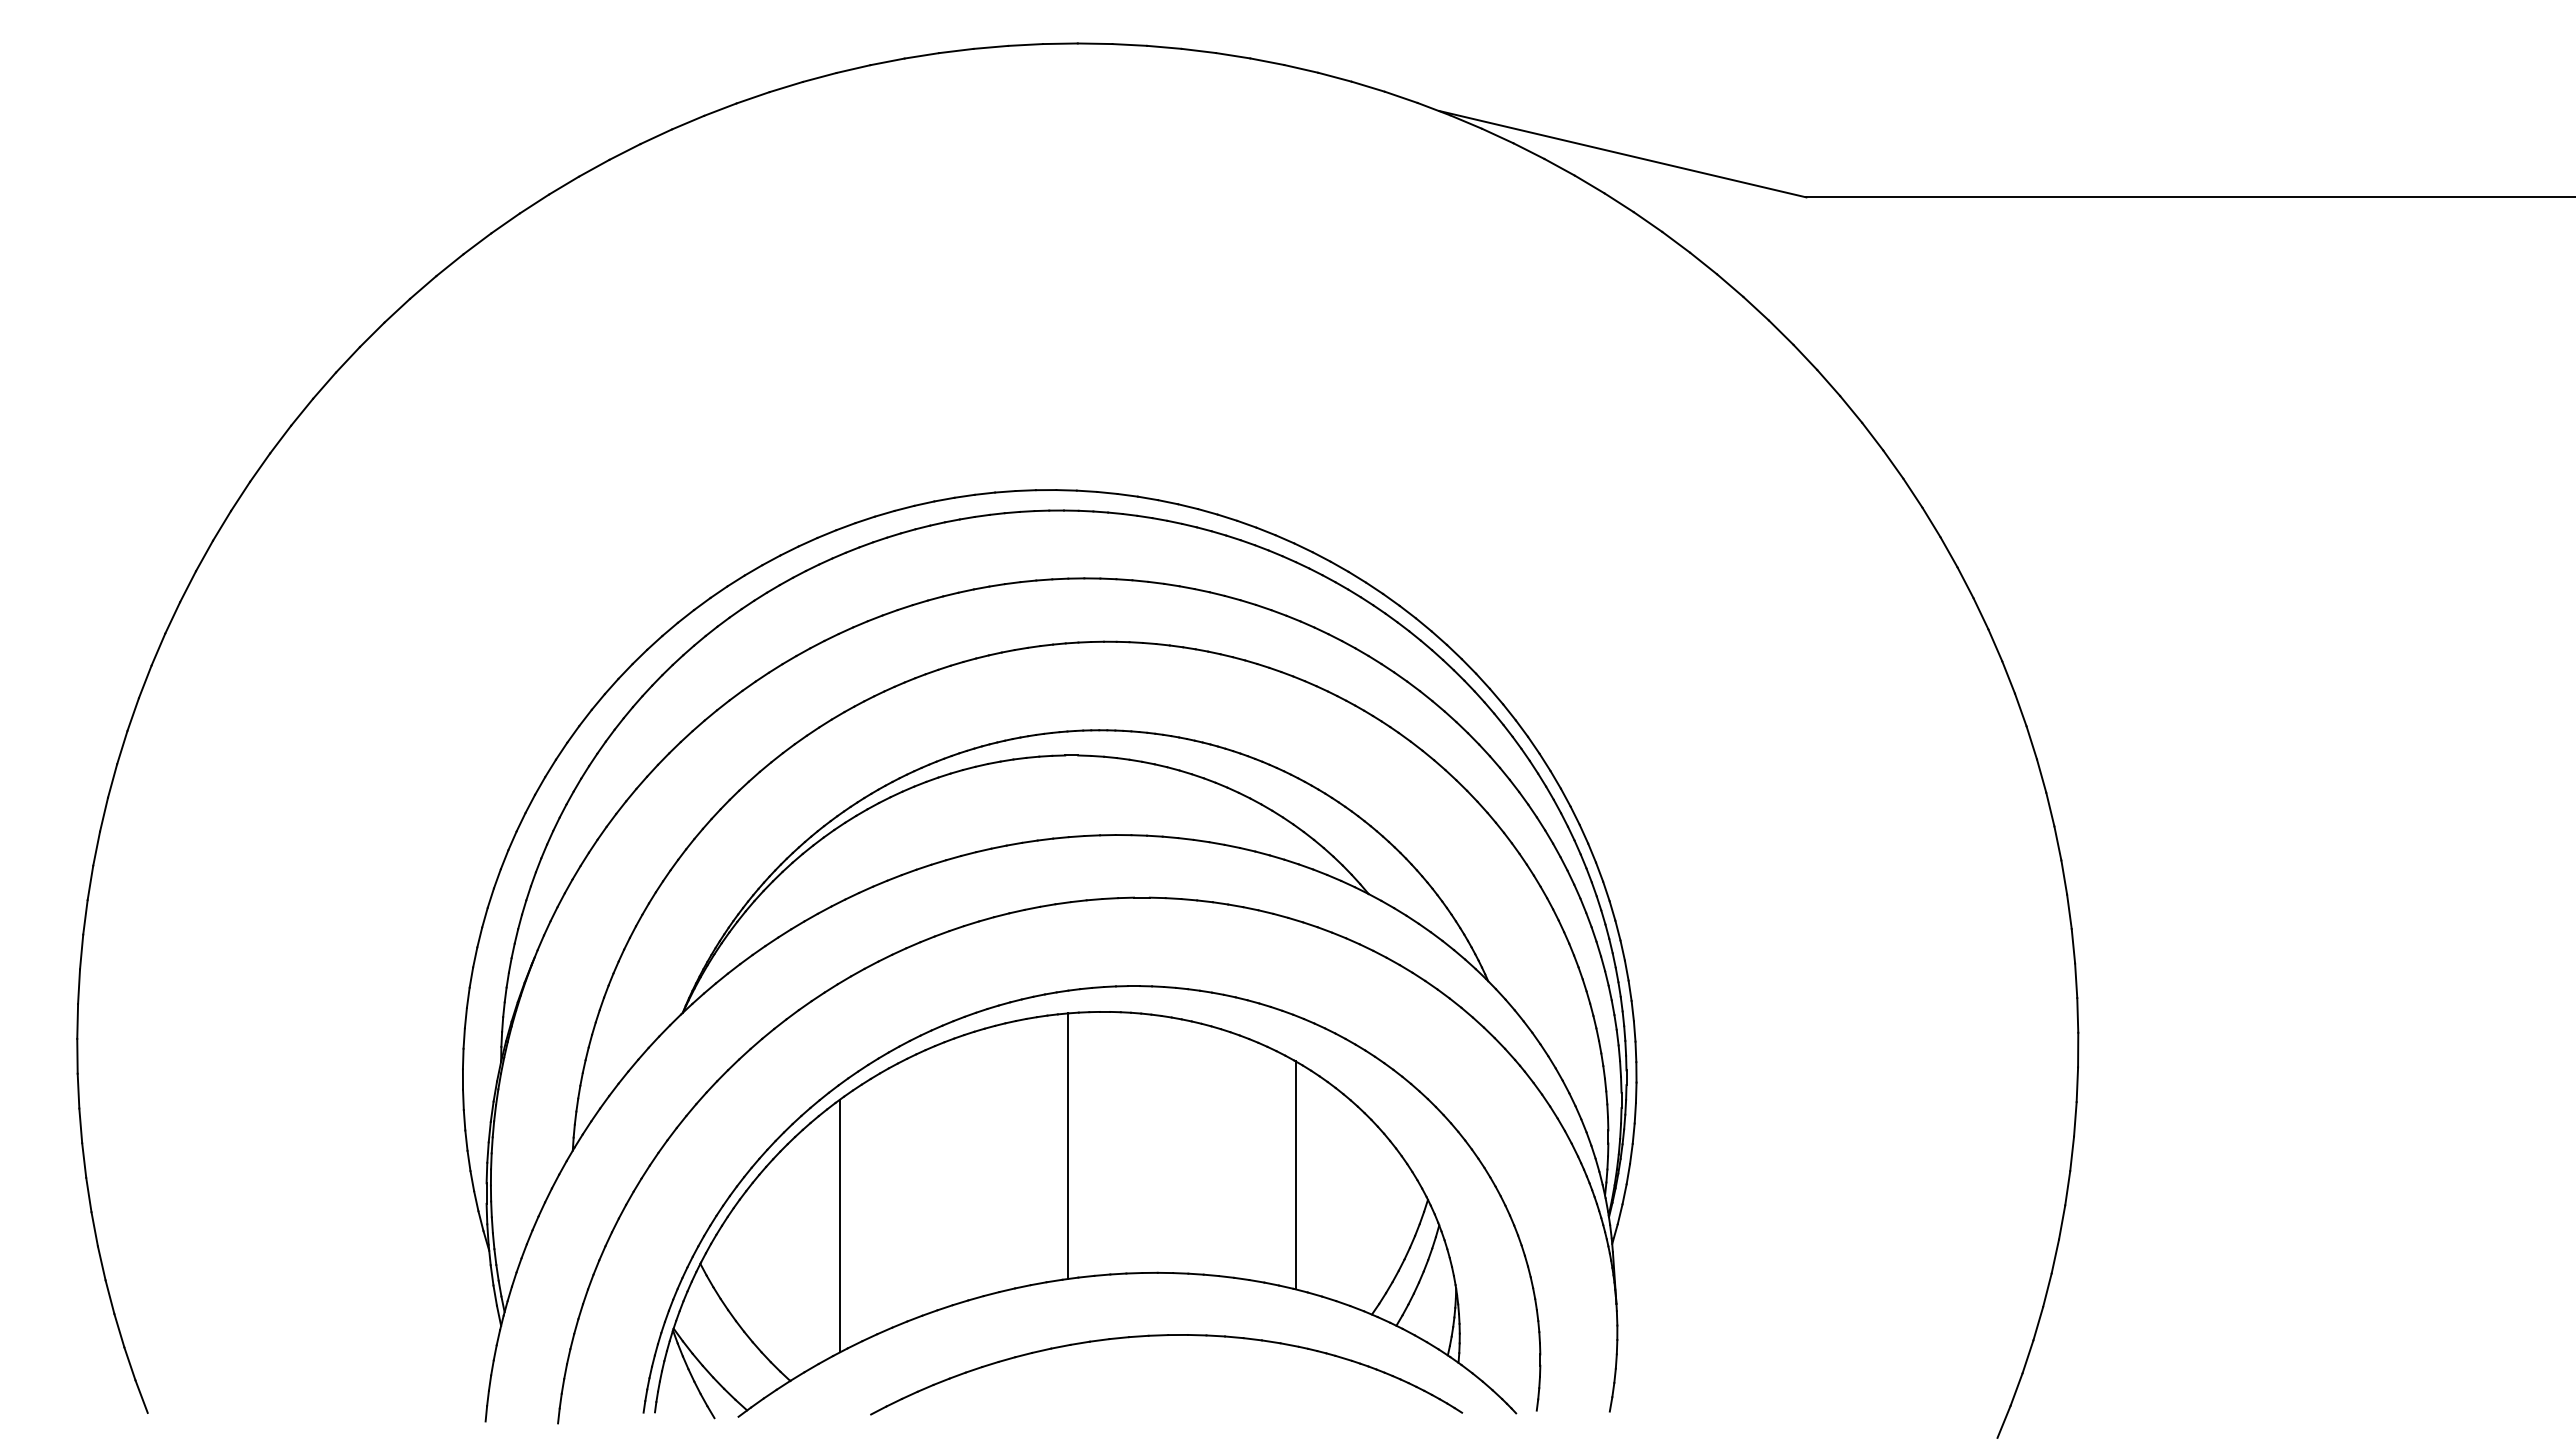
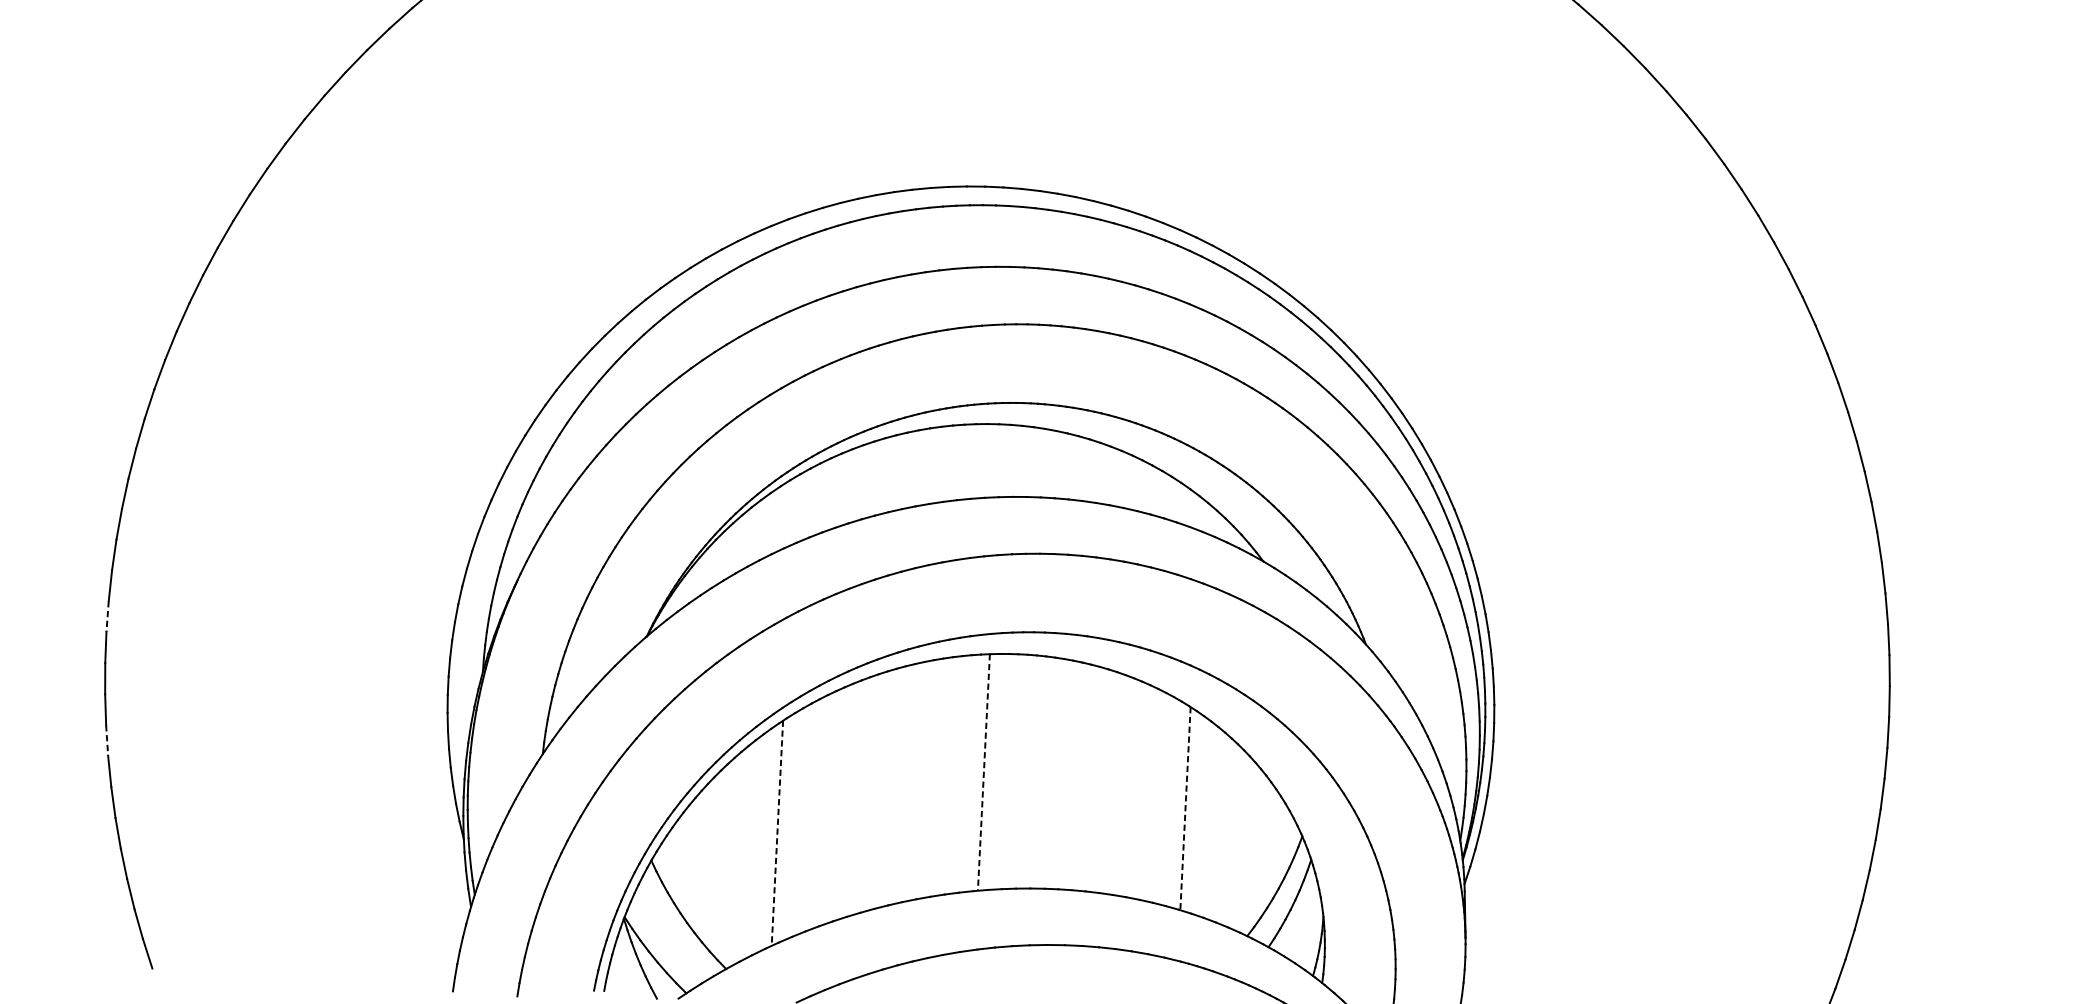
line: (77, 1022) -> (107, 617), solid -> dashed
line: (1067, 1146) -> (983, 772), solid -> dashed
line: (84, 1160) -> (107, 740), solid -> dashed
line: (1295, 1175) -> (1185, 808), solid -> dashed
line: (839, 1226) -> (776, 833), solid -> dashed

